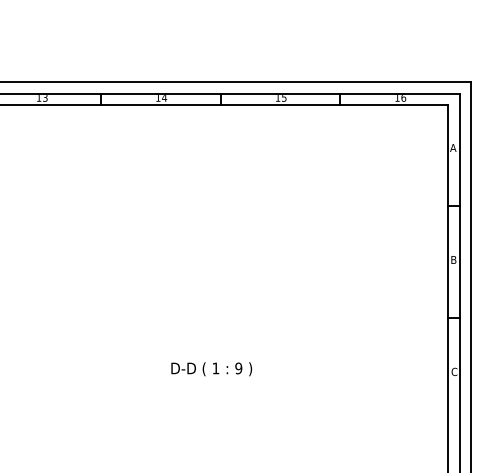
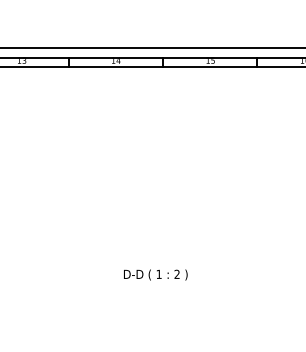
text: (238, 368) -> (176, 274), 9 -> 2

